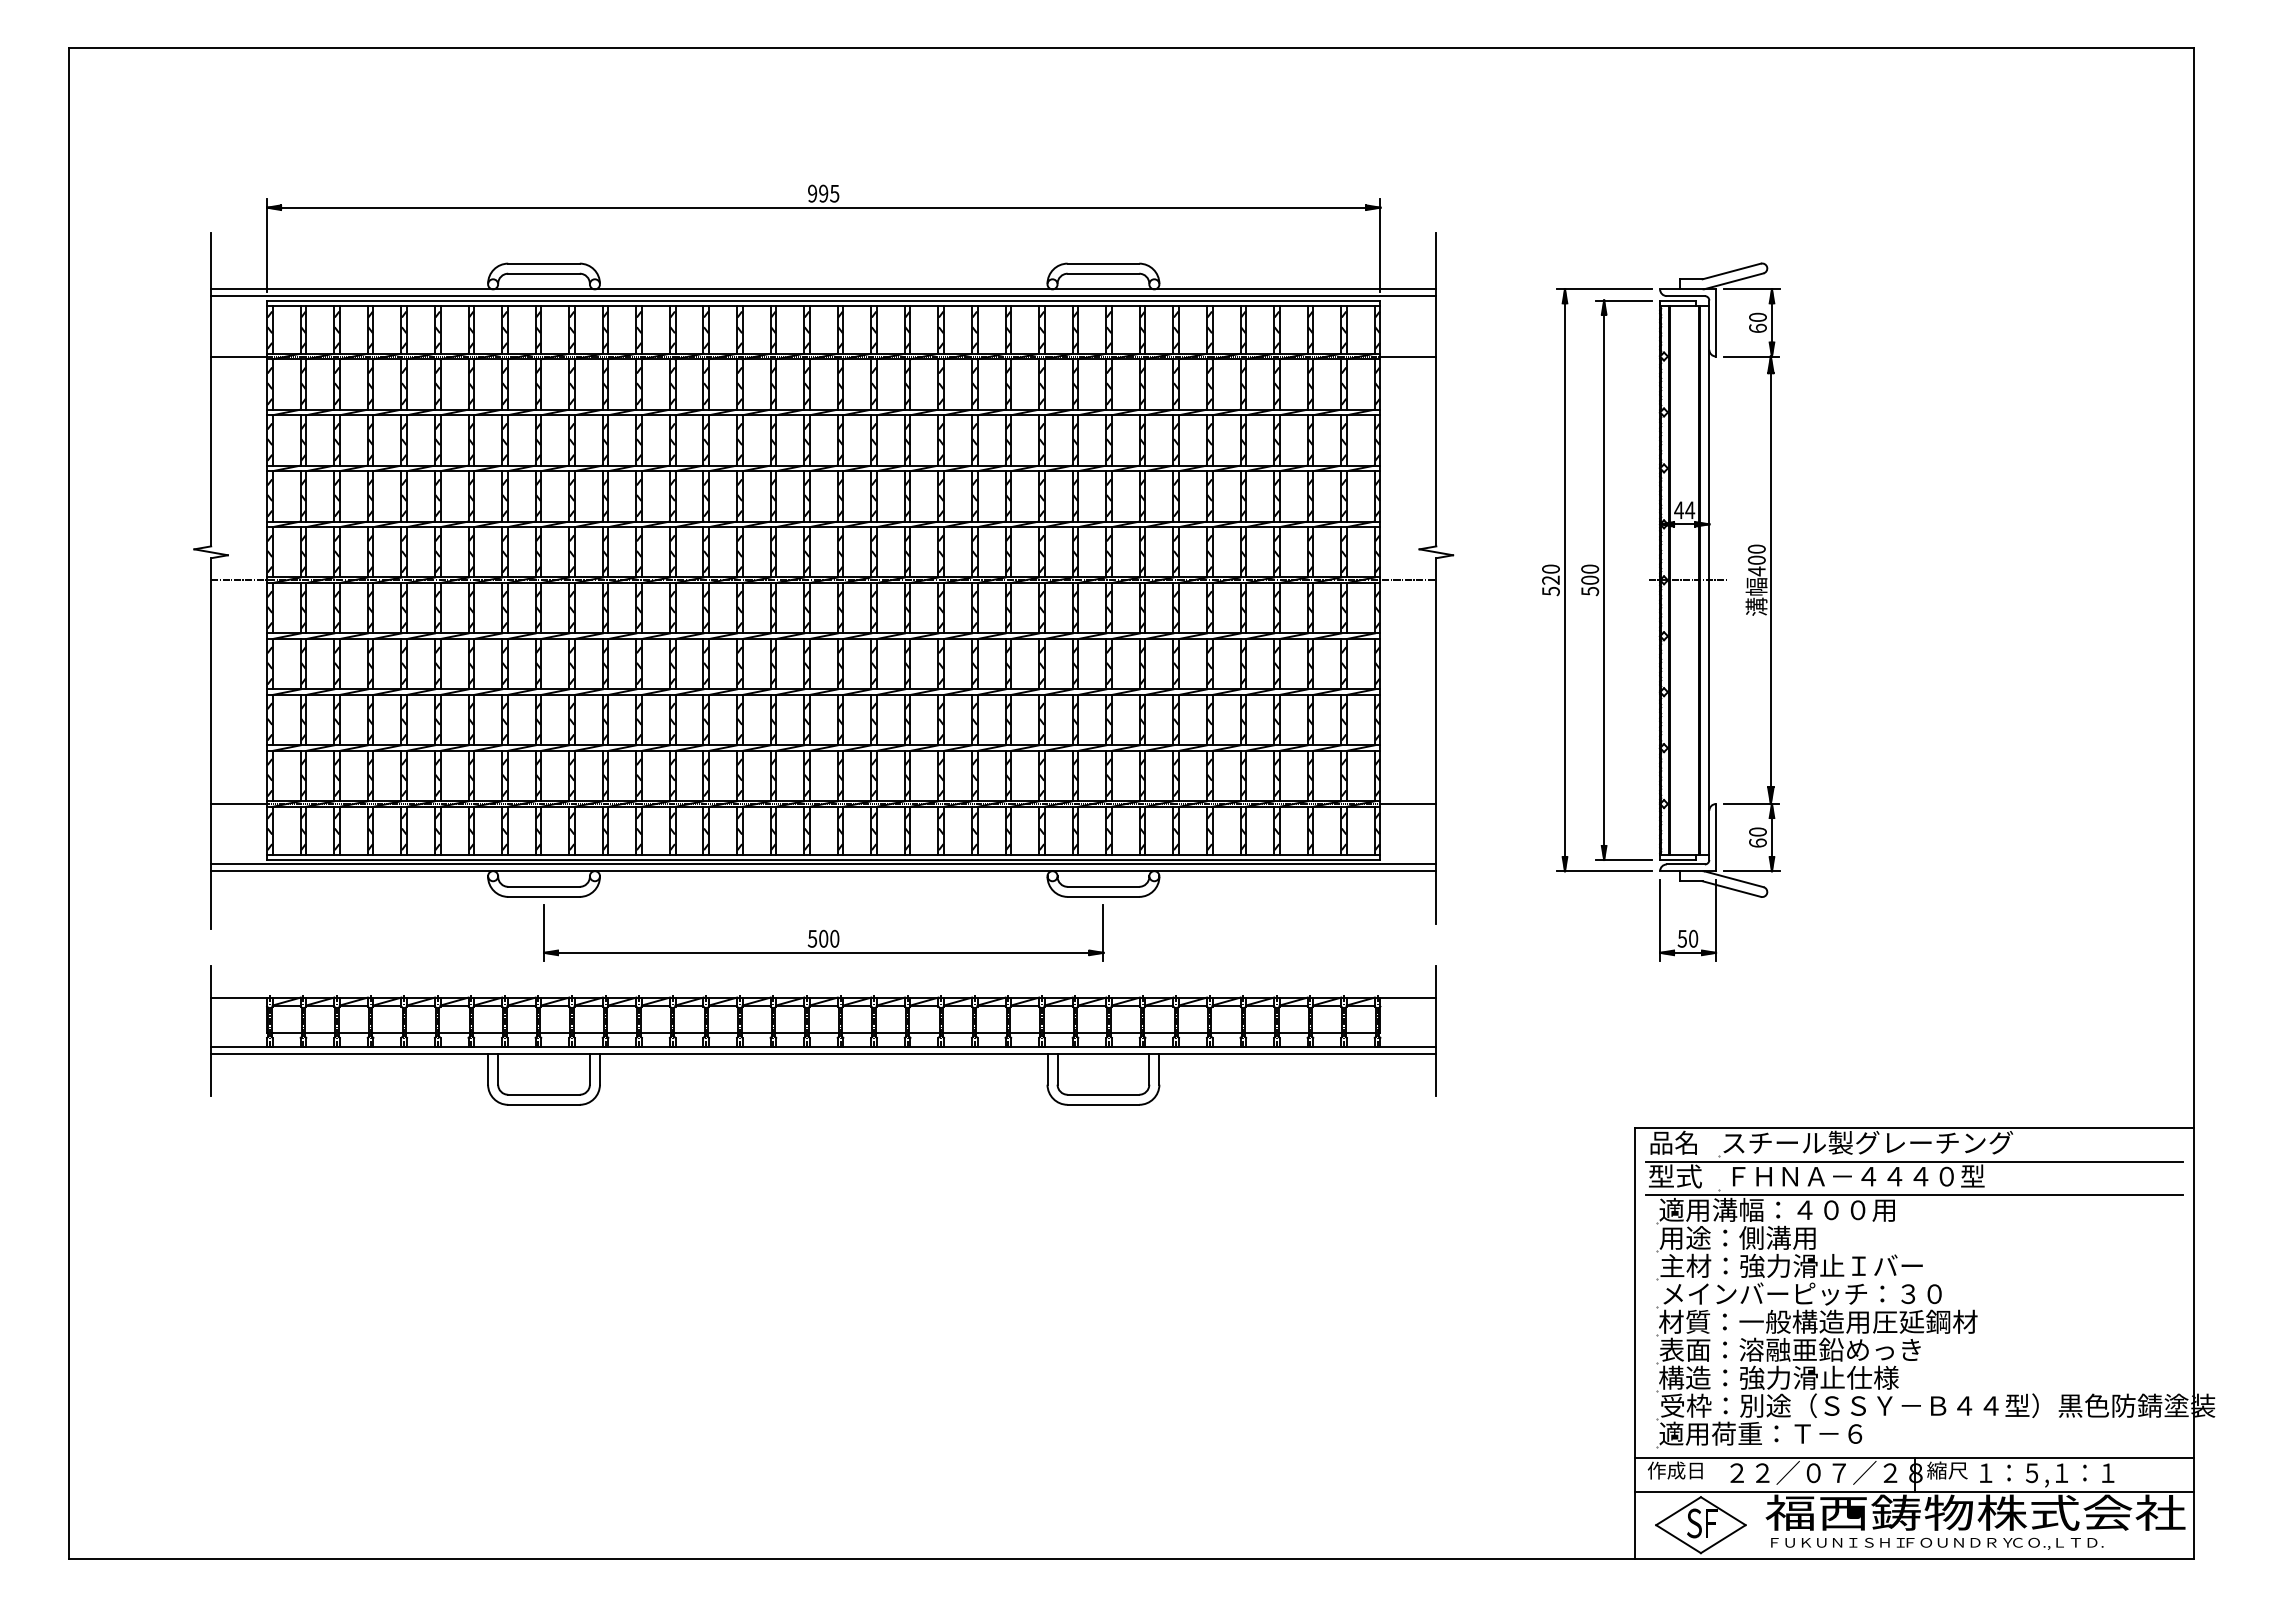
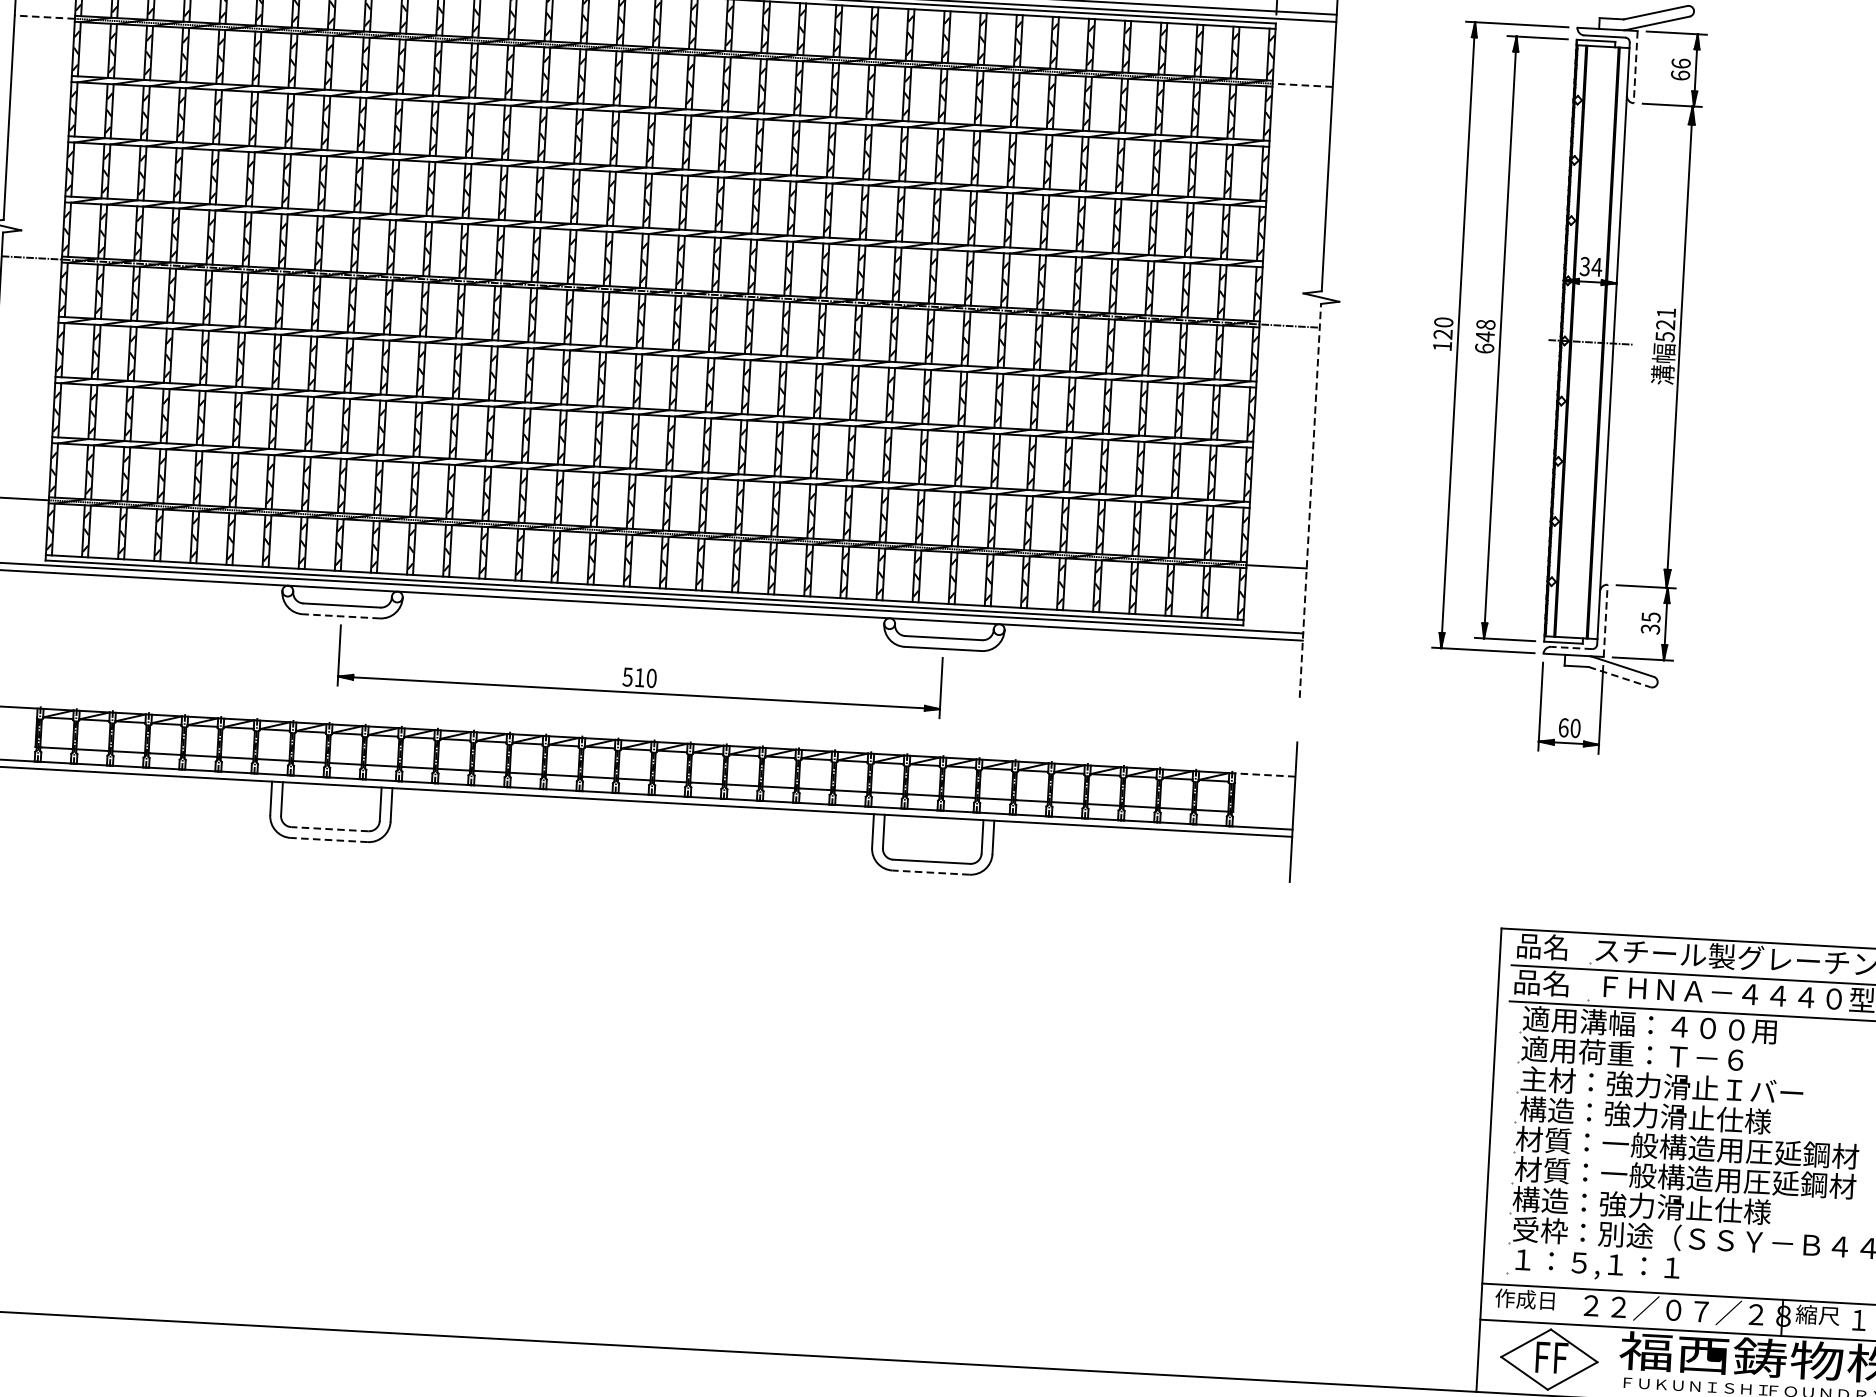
text: (1757, 316) -> (1680, 62), 60 -> 66
line: (1716, 322) -> (1636, 66), solid -> dashed
line: (239, 356) -> (45, 17), solid -> dashed
line: (1408, 356) -> (1302, 85), solid -> dashed
text: (1679, 510) -> (1585, 266), 44 -> 34
text: (1756, 560) -> (1665, 325), 400 -> 521
text: (1590, 580) -> (1485, 336), 500 -> 648
text: (1550, 591) -> (1441, 346), 520 -> 120
line: (1436, 740) -> (1310, 500), solid -> dashed
line: (1716, 837) -> (1606, 620), solid -> dashed
text: (1757, 837) -> (1650, 623), 60 -> 35
line: (1685, 864) -> (1571, 647), solid -> dashed
line: (1732, 889) -> (1620, 677), solid -> dashed
line: (544, 896) -> (341, 615), solid -> dashed
text: (823, 938) -> (639, 677), 500 -> 510
text: (1682, 938) -> (1563, 727), 50 -> 60
line: (1408, 997) -> (1265, 774), solid -> dashed
line: (544, 1094) -> (330, 828), solid -> dashed
line: (544, 1104) -> (329, 839), solid -> dashed
line: (1103, 1104) -> (931, 872), solid -> dashed
text: (1675, 1176) -> (1542, 983), 型式 -> 品名
text: (1762, 1237) -> (1632, 1053), 用途：側溝用 -> 適用荷重：Ｔ－６
text: (1801, 1293) -> (1671, 1116), メインバーピッチ：３０ -> 構造：強力滑止仕様
text: (1817, 1349) -> (1685, 1177), 表面：溶融亜鉛めっき -> 材質：一般構造用圧延鋼材
text: (1760, 1434) -> (1618, 1265), 適用荷重：Ｔ－６ -> １：５,１：１
text: (1694, 1523) -> (1542, 1357), S -> F

